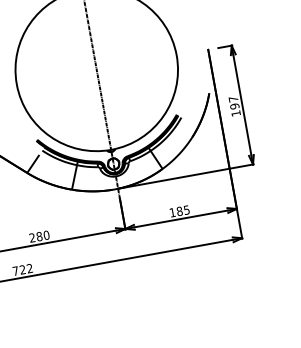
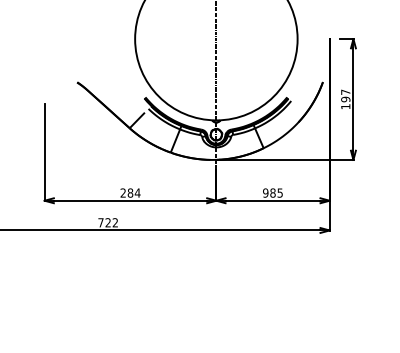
text: (172, 212) -> (265, 192), 185 -> 985
text: (46, 234) -> (137, 192), 280 -> 284

